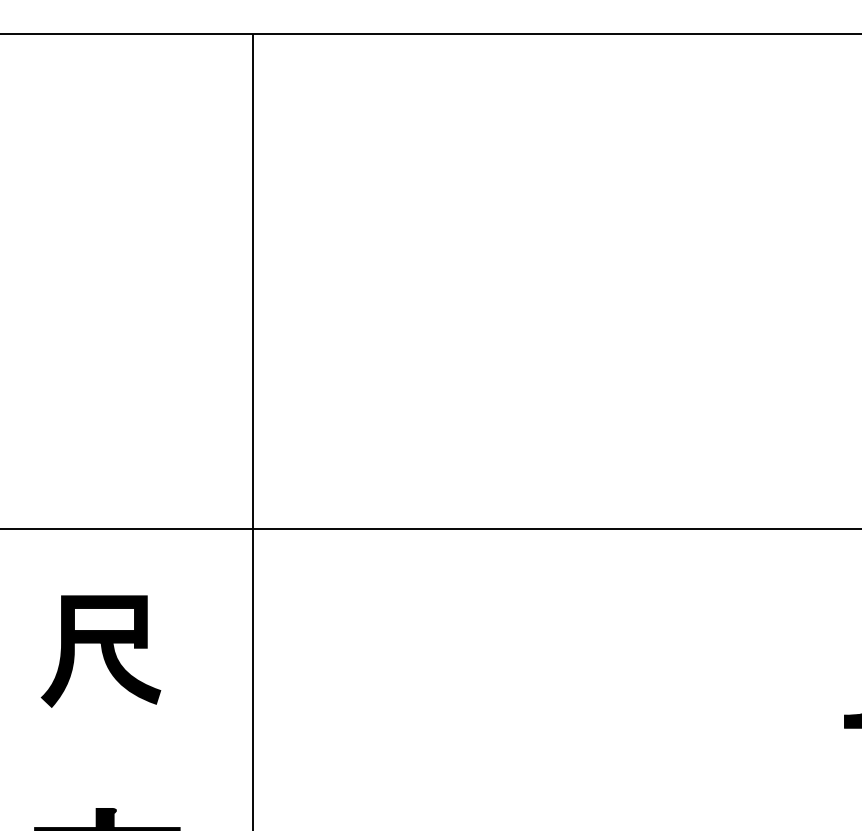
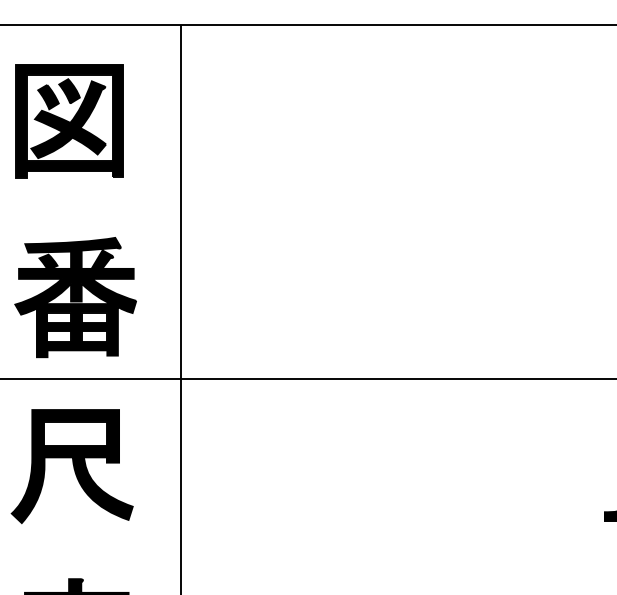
part: (97, 168) -> (69, 120), added
part: (105, 415) -> (75, 297), added
part: (100, 651) -> (71, 466), size x1.43

